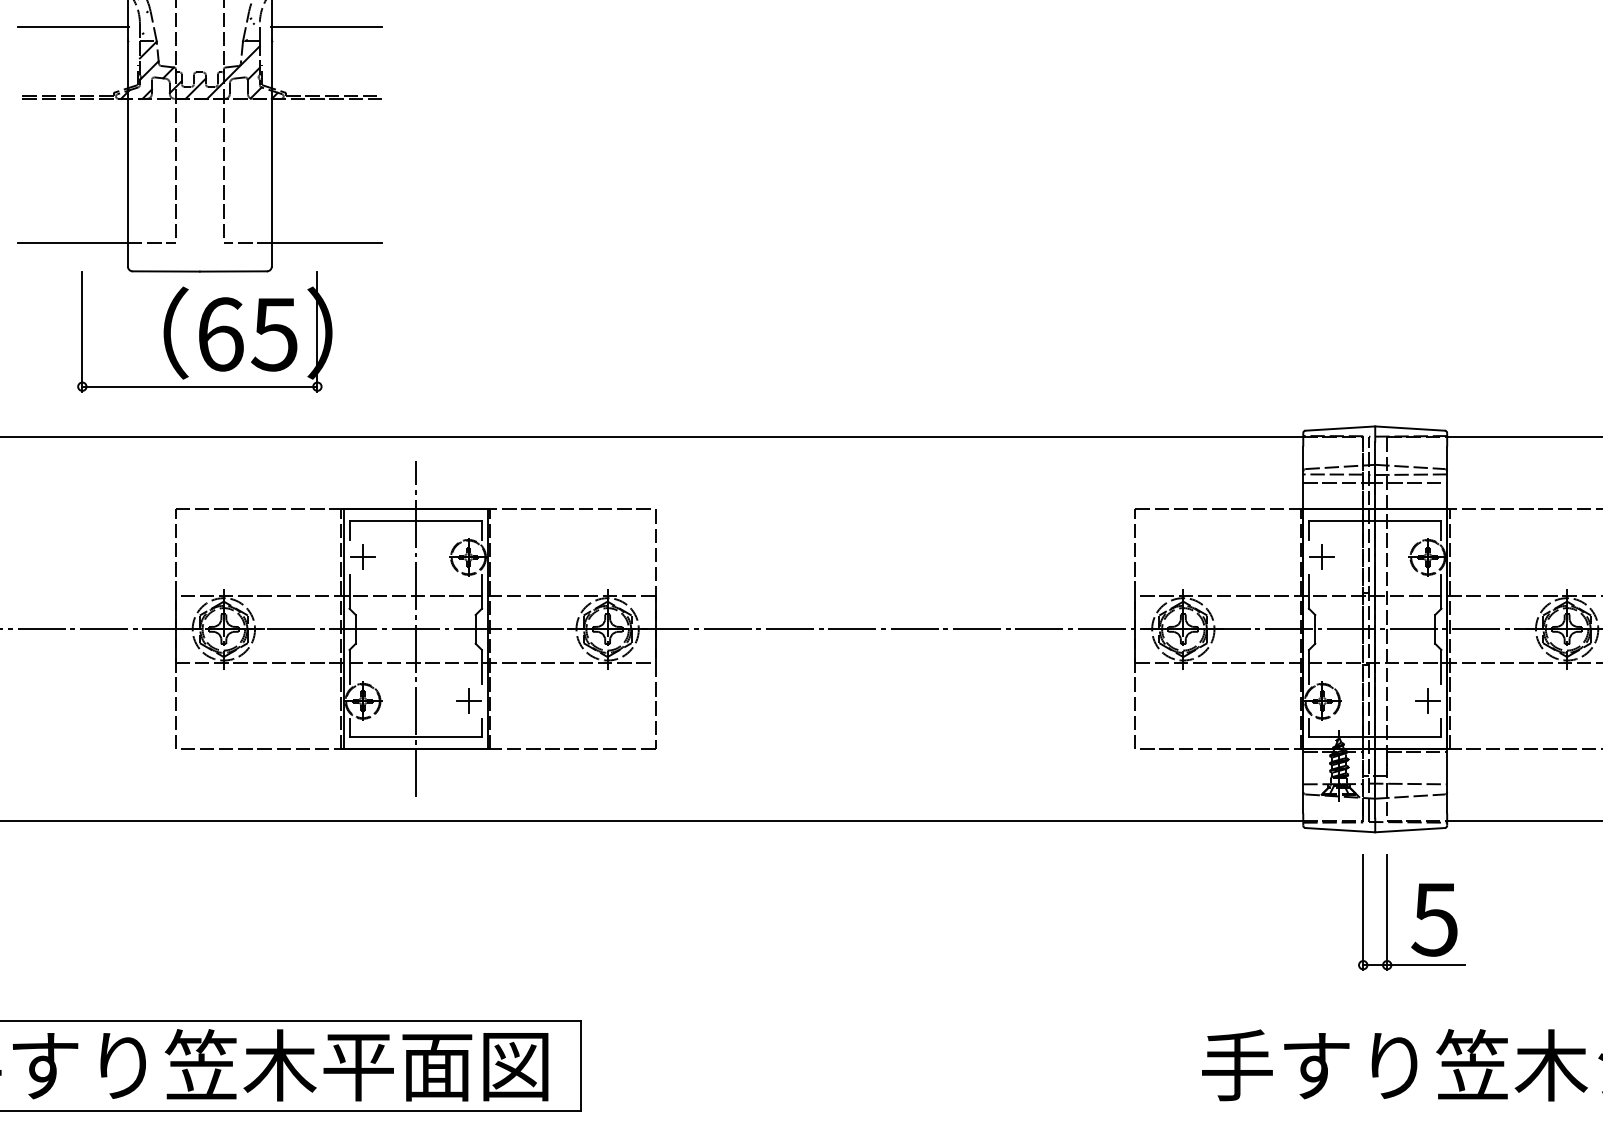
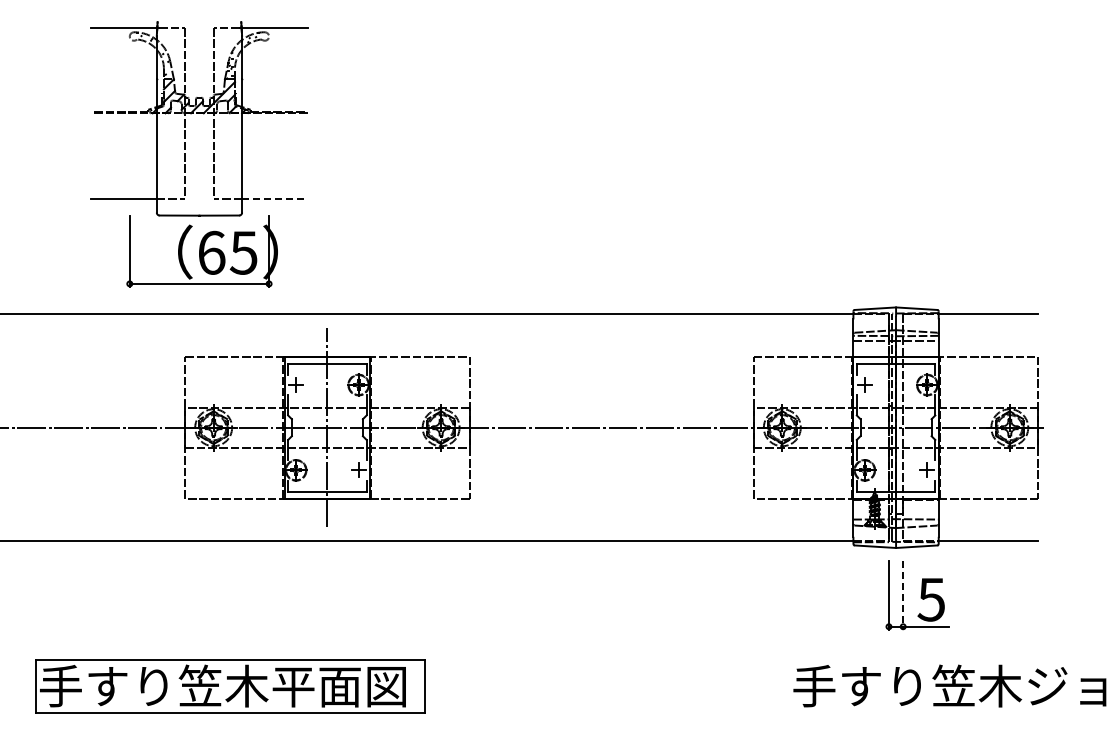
line: (73, 26) -> (124, 70), removed
line: (326, 26) -> (274, 70), removed
line: (326, 242) -> (274, 198), solid -> dashed
line: (1387, 912) -> (903, 595), solid -> dashed

